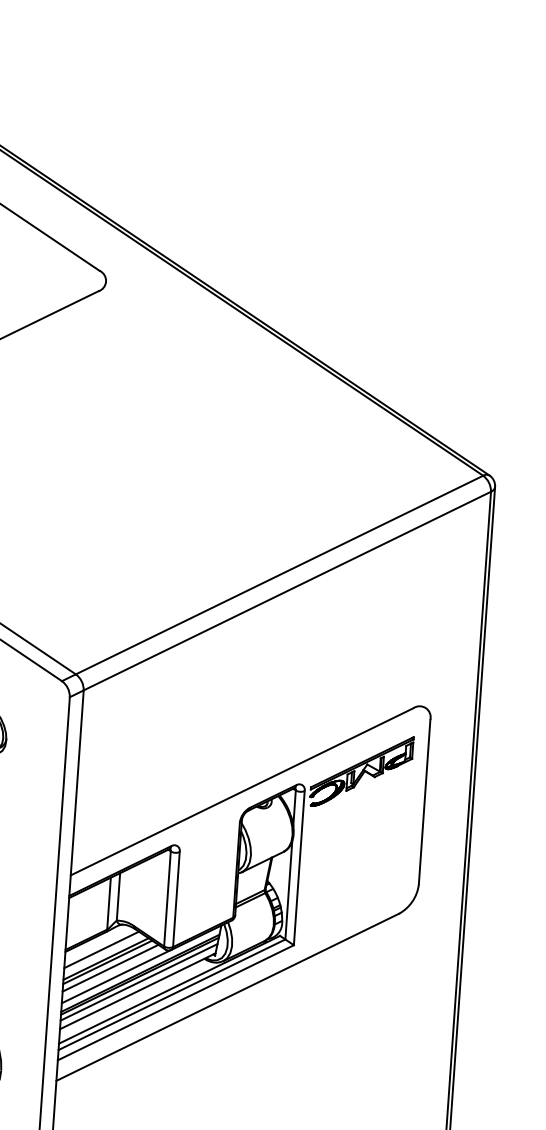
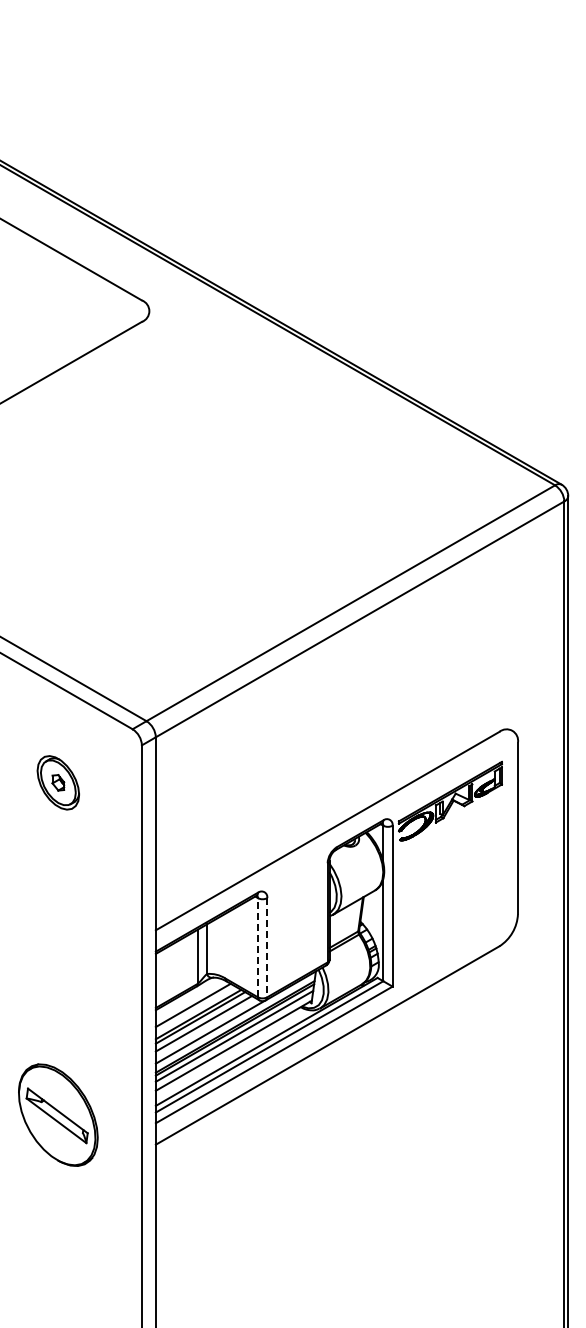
line: (167, 898) -> (257, 947), solid -> dashed
line: (176, 899) -> (267, 947), solid -> dashed

